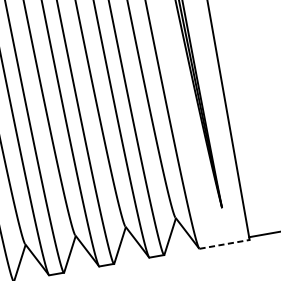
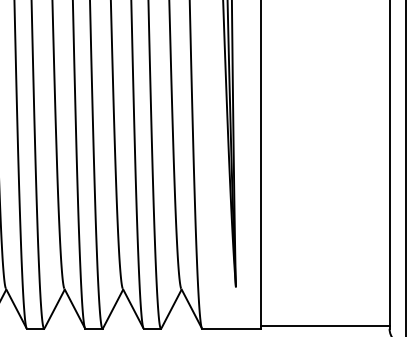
line: (225, 244) -> (232, 328), dashed -> solid

